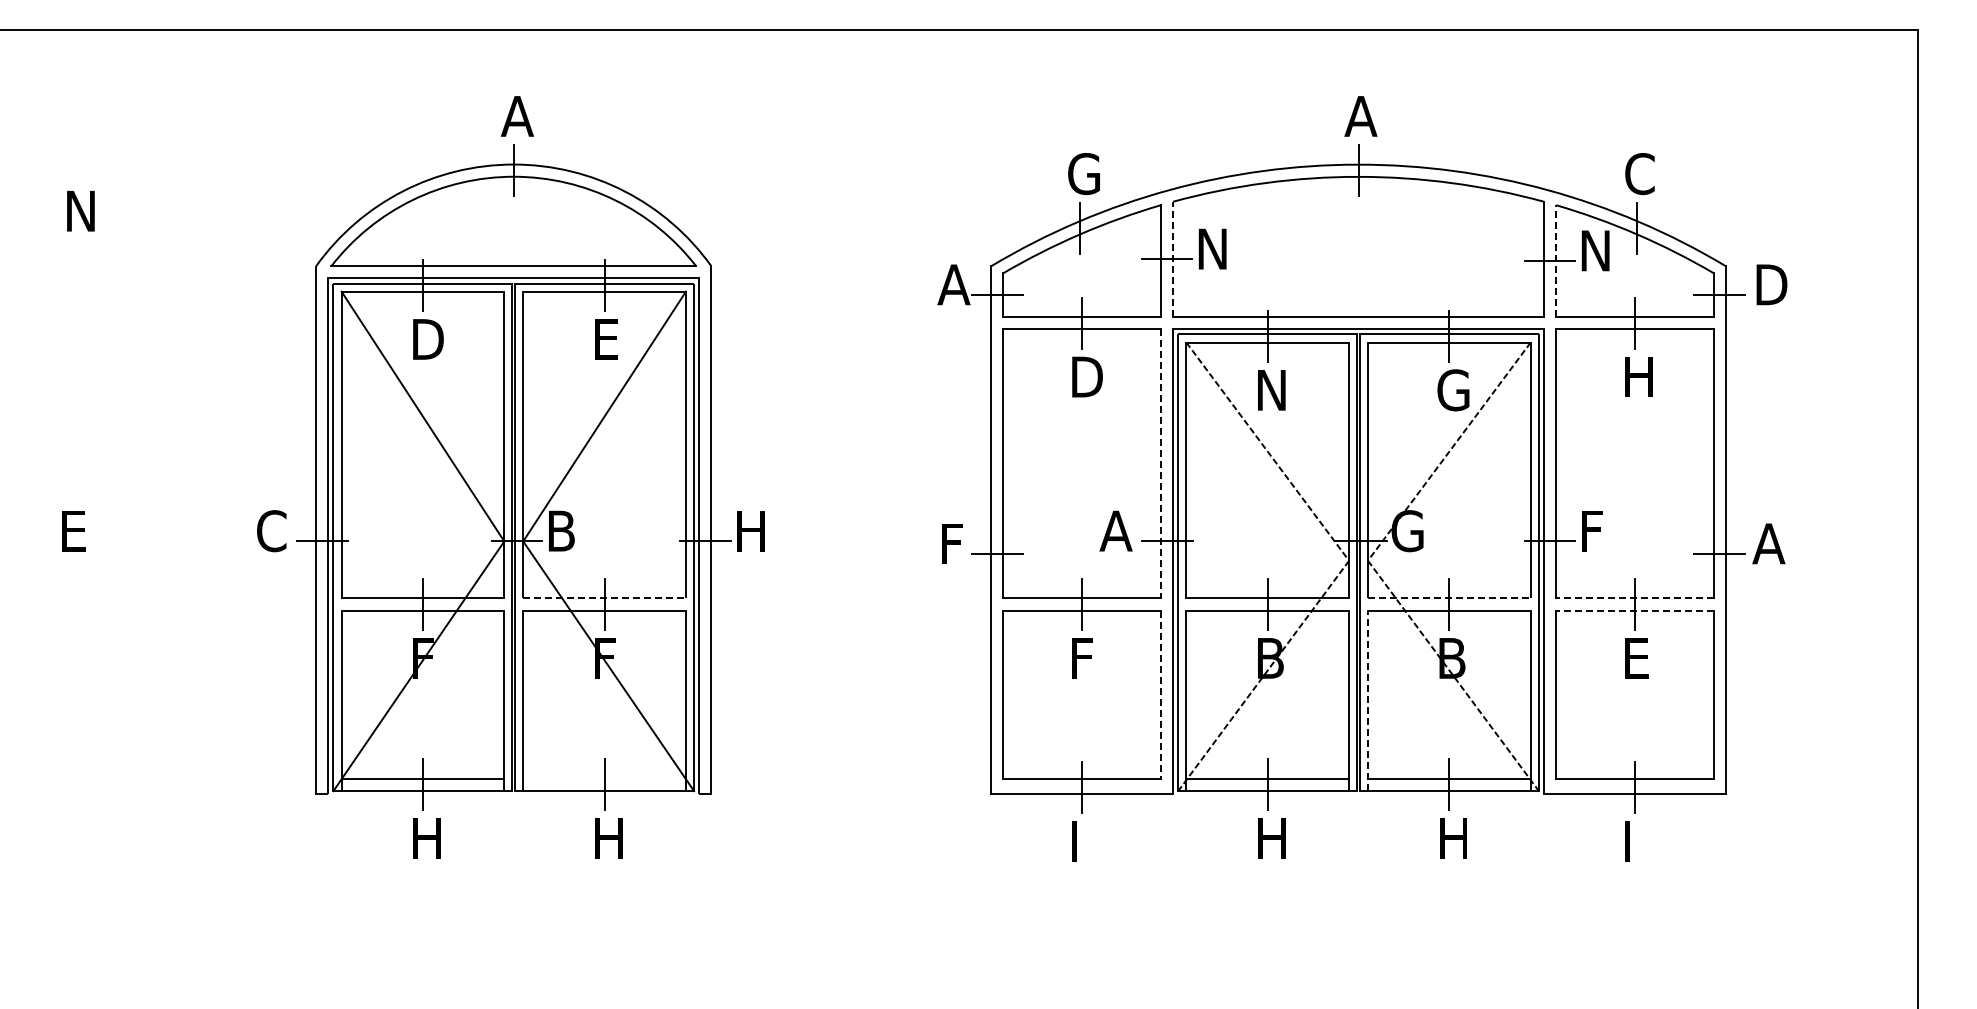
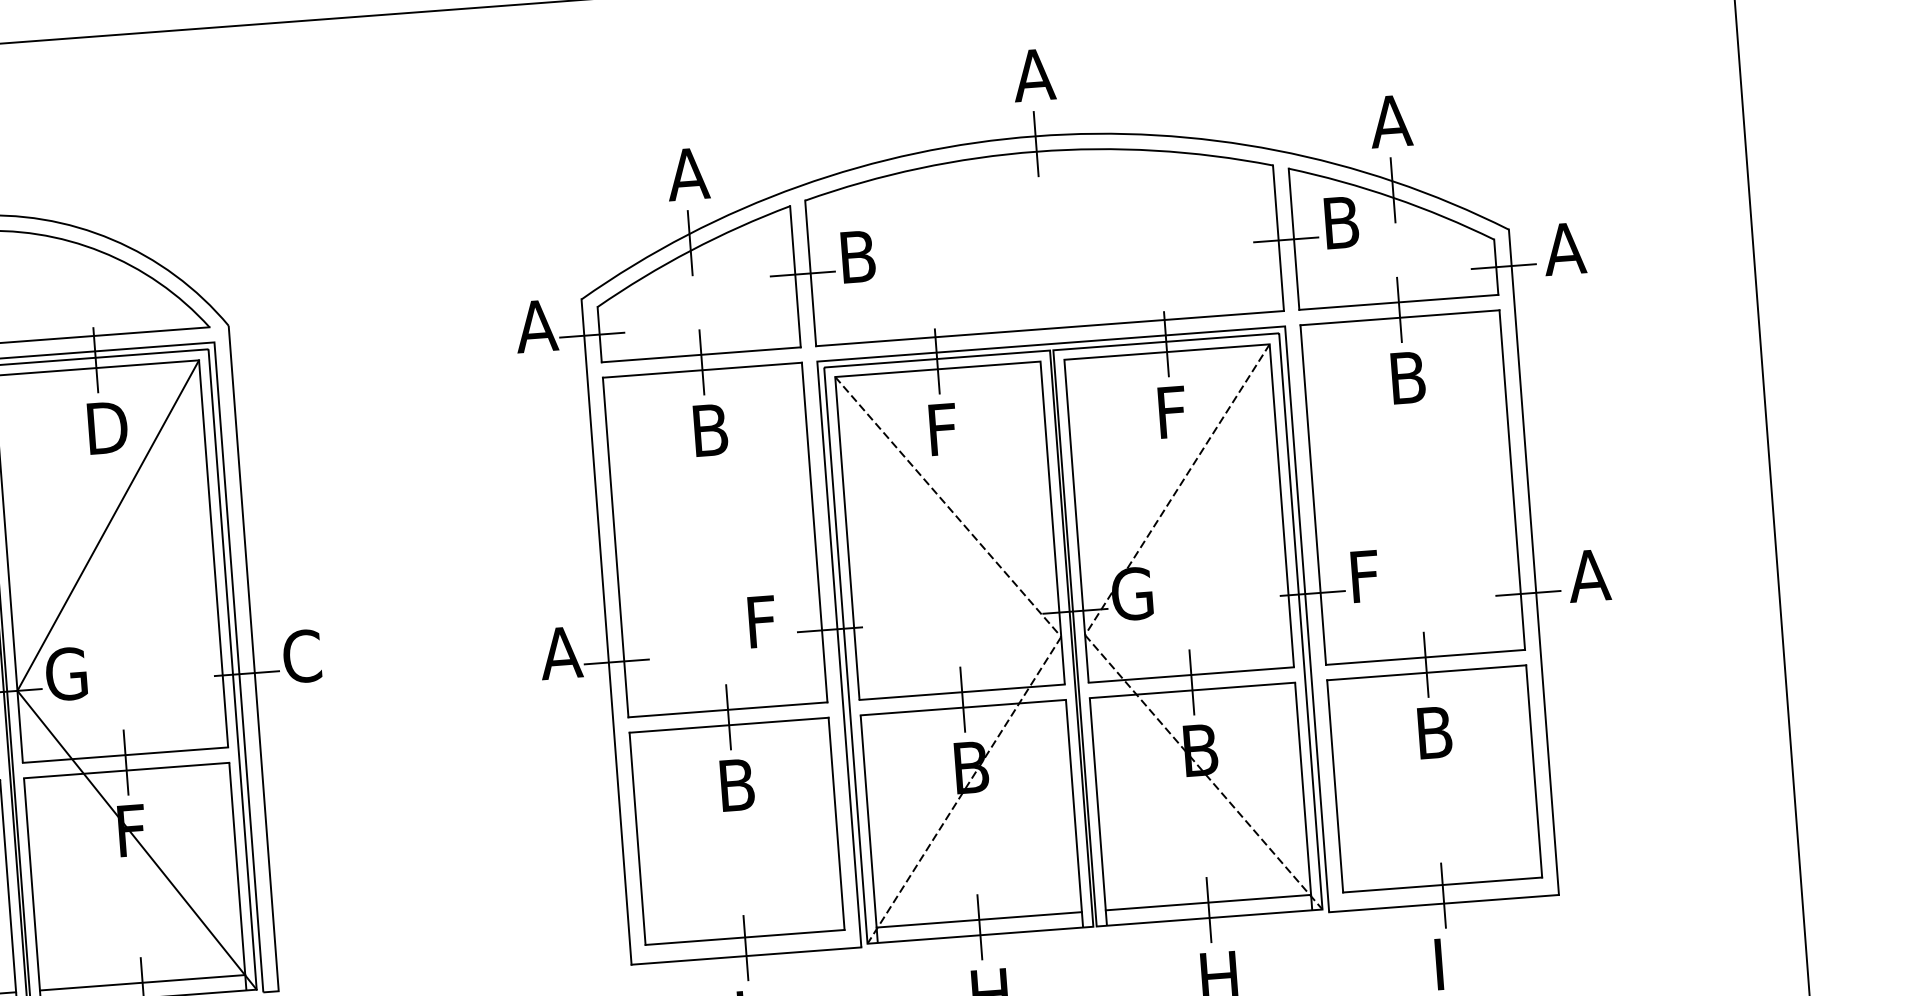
text: (1082, 174) -> (688, 174), G -> A
text: (1639, 174) -> (1390, 122), C -> A
text: (1214, 248) -> (861, 255), N -> B
text: (1597, 250) -> (1345, 221), N -> B
line: (1173, 259) -> (811, 273), dashed -> solid
line: (1556, 261) -> (1294, 239), dashed -> solid
text: (1769, 284) -> (1565, 248), D -> A
text: (609, 339) -> (107, 427), E -> D
text: (1089, 376) -> (716, 429), D -> B
text: (1638, 376) -> (1408, 376), H -> B
text: (1271, 390) -> (947, 429), N -> F
text: (1453, 390) -> (1176, 412), G -> F
line: (1160, 463) -> (814, 532), dashed -> solid
text: (1115, 530) -> (763, 620), A -> F
text: (562, 531) -> (66, 674), B -> G
text: (749, 531) -> (301, 656), H -> C
text: (953, 543) -> (560, 652), F -> A
line: (605, 598) -> (126, 755), dashed -> solid
line: (1449, 598) -> (1191, 675), dashed -> solid
line: (1635, 598) -> (1426, 657), dashed -> solid
line: (1635, 610) -> (1427, 672), dashed -> solid
text: (1085, 658) -> (737, 785), F -> B
text: (1638, 658) -> (1435, 732), E -> B
line: (1160, 695) -> (836, 824), dashed -> solid
line: (1368, 700) -> (1098, 811), dashed -> solid
line: (604, 778) -> (142, 982), added

